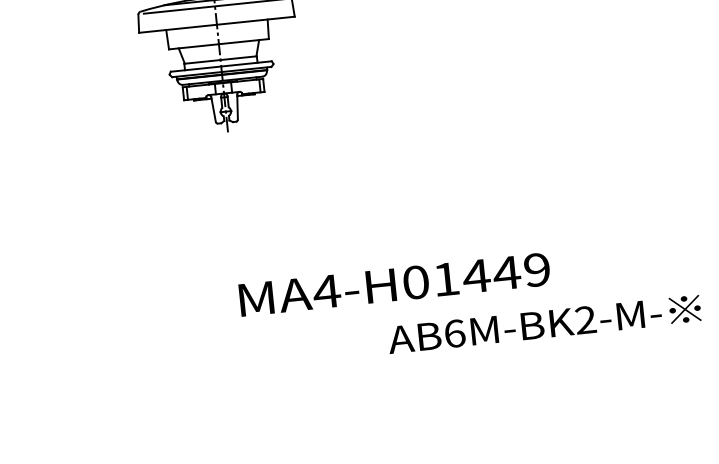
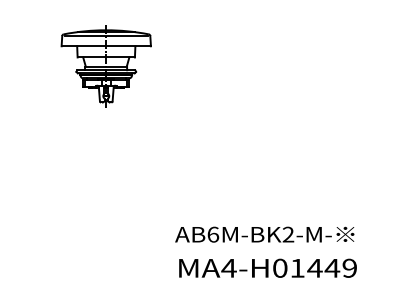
text: (393, 283) -> (267, 267), moved
text: (544, 324) -> (264, 234), moved

